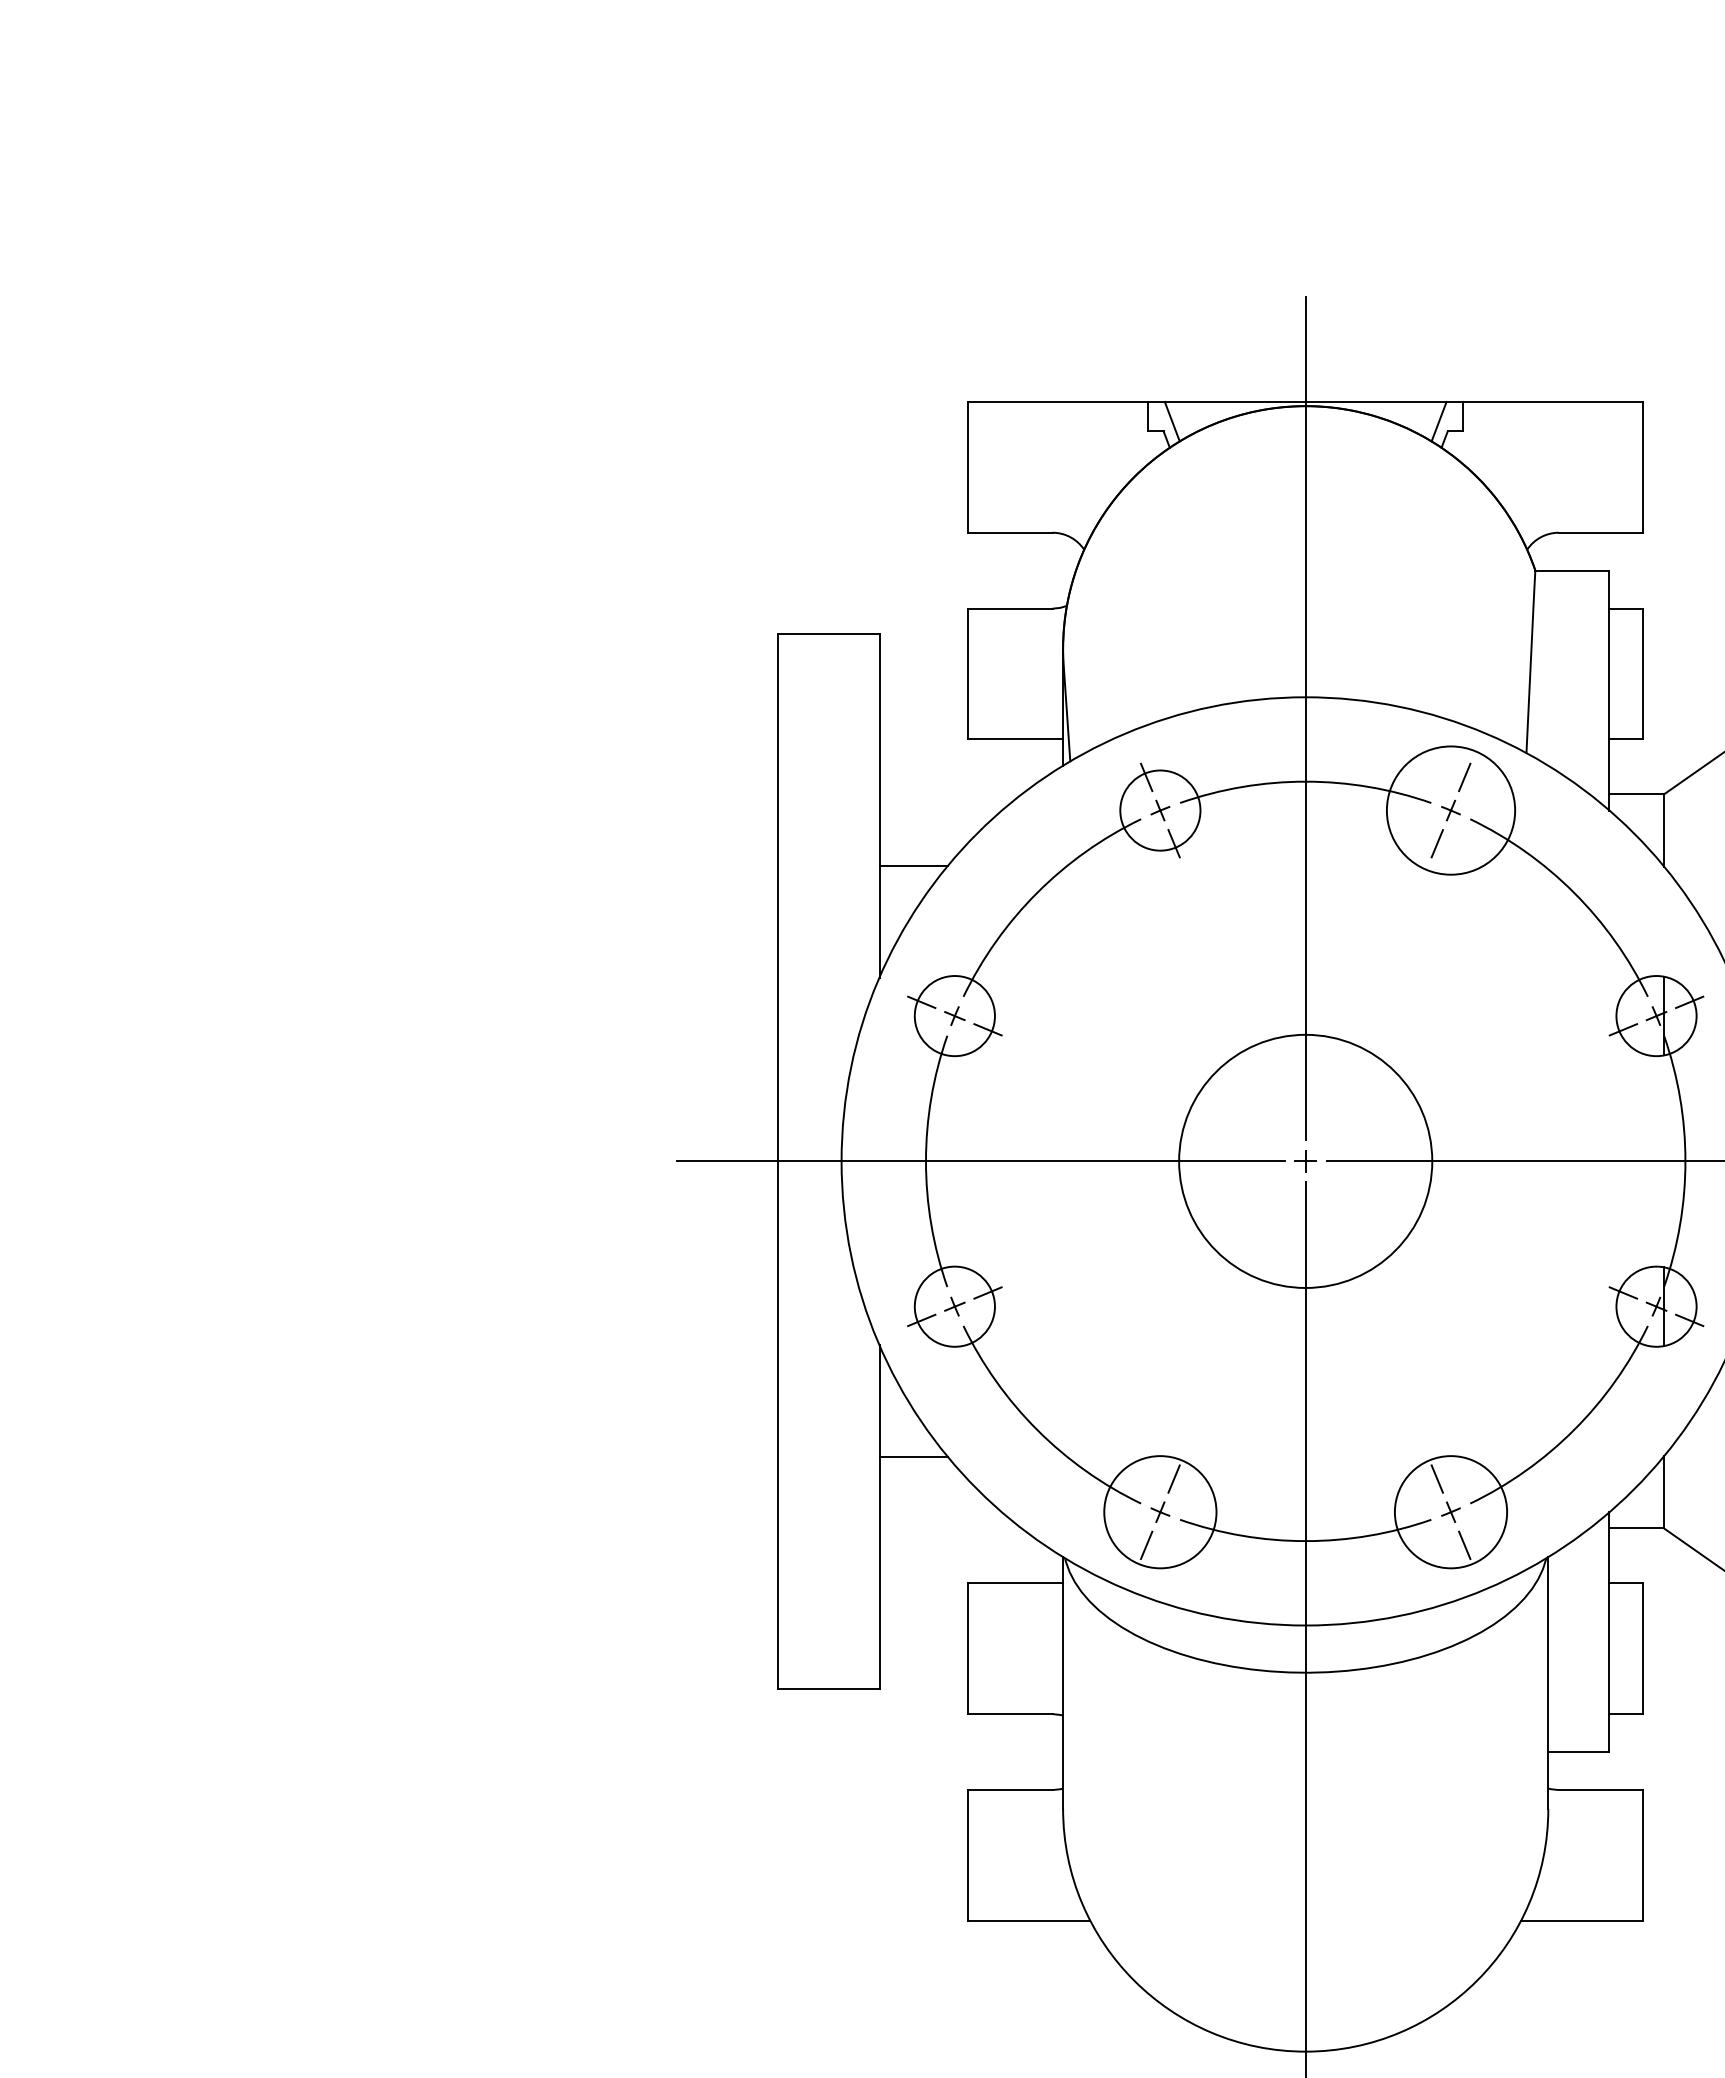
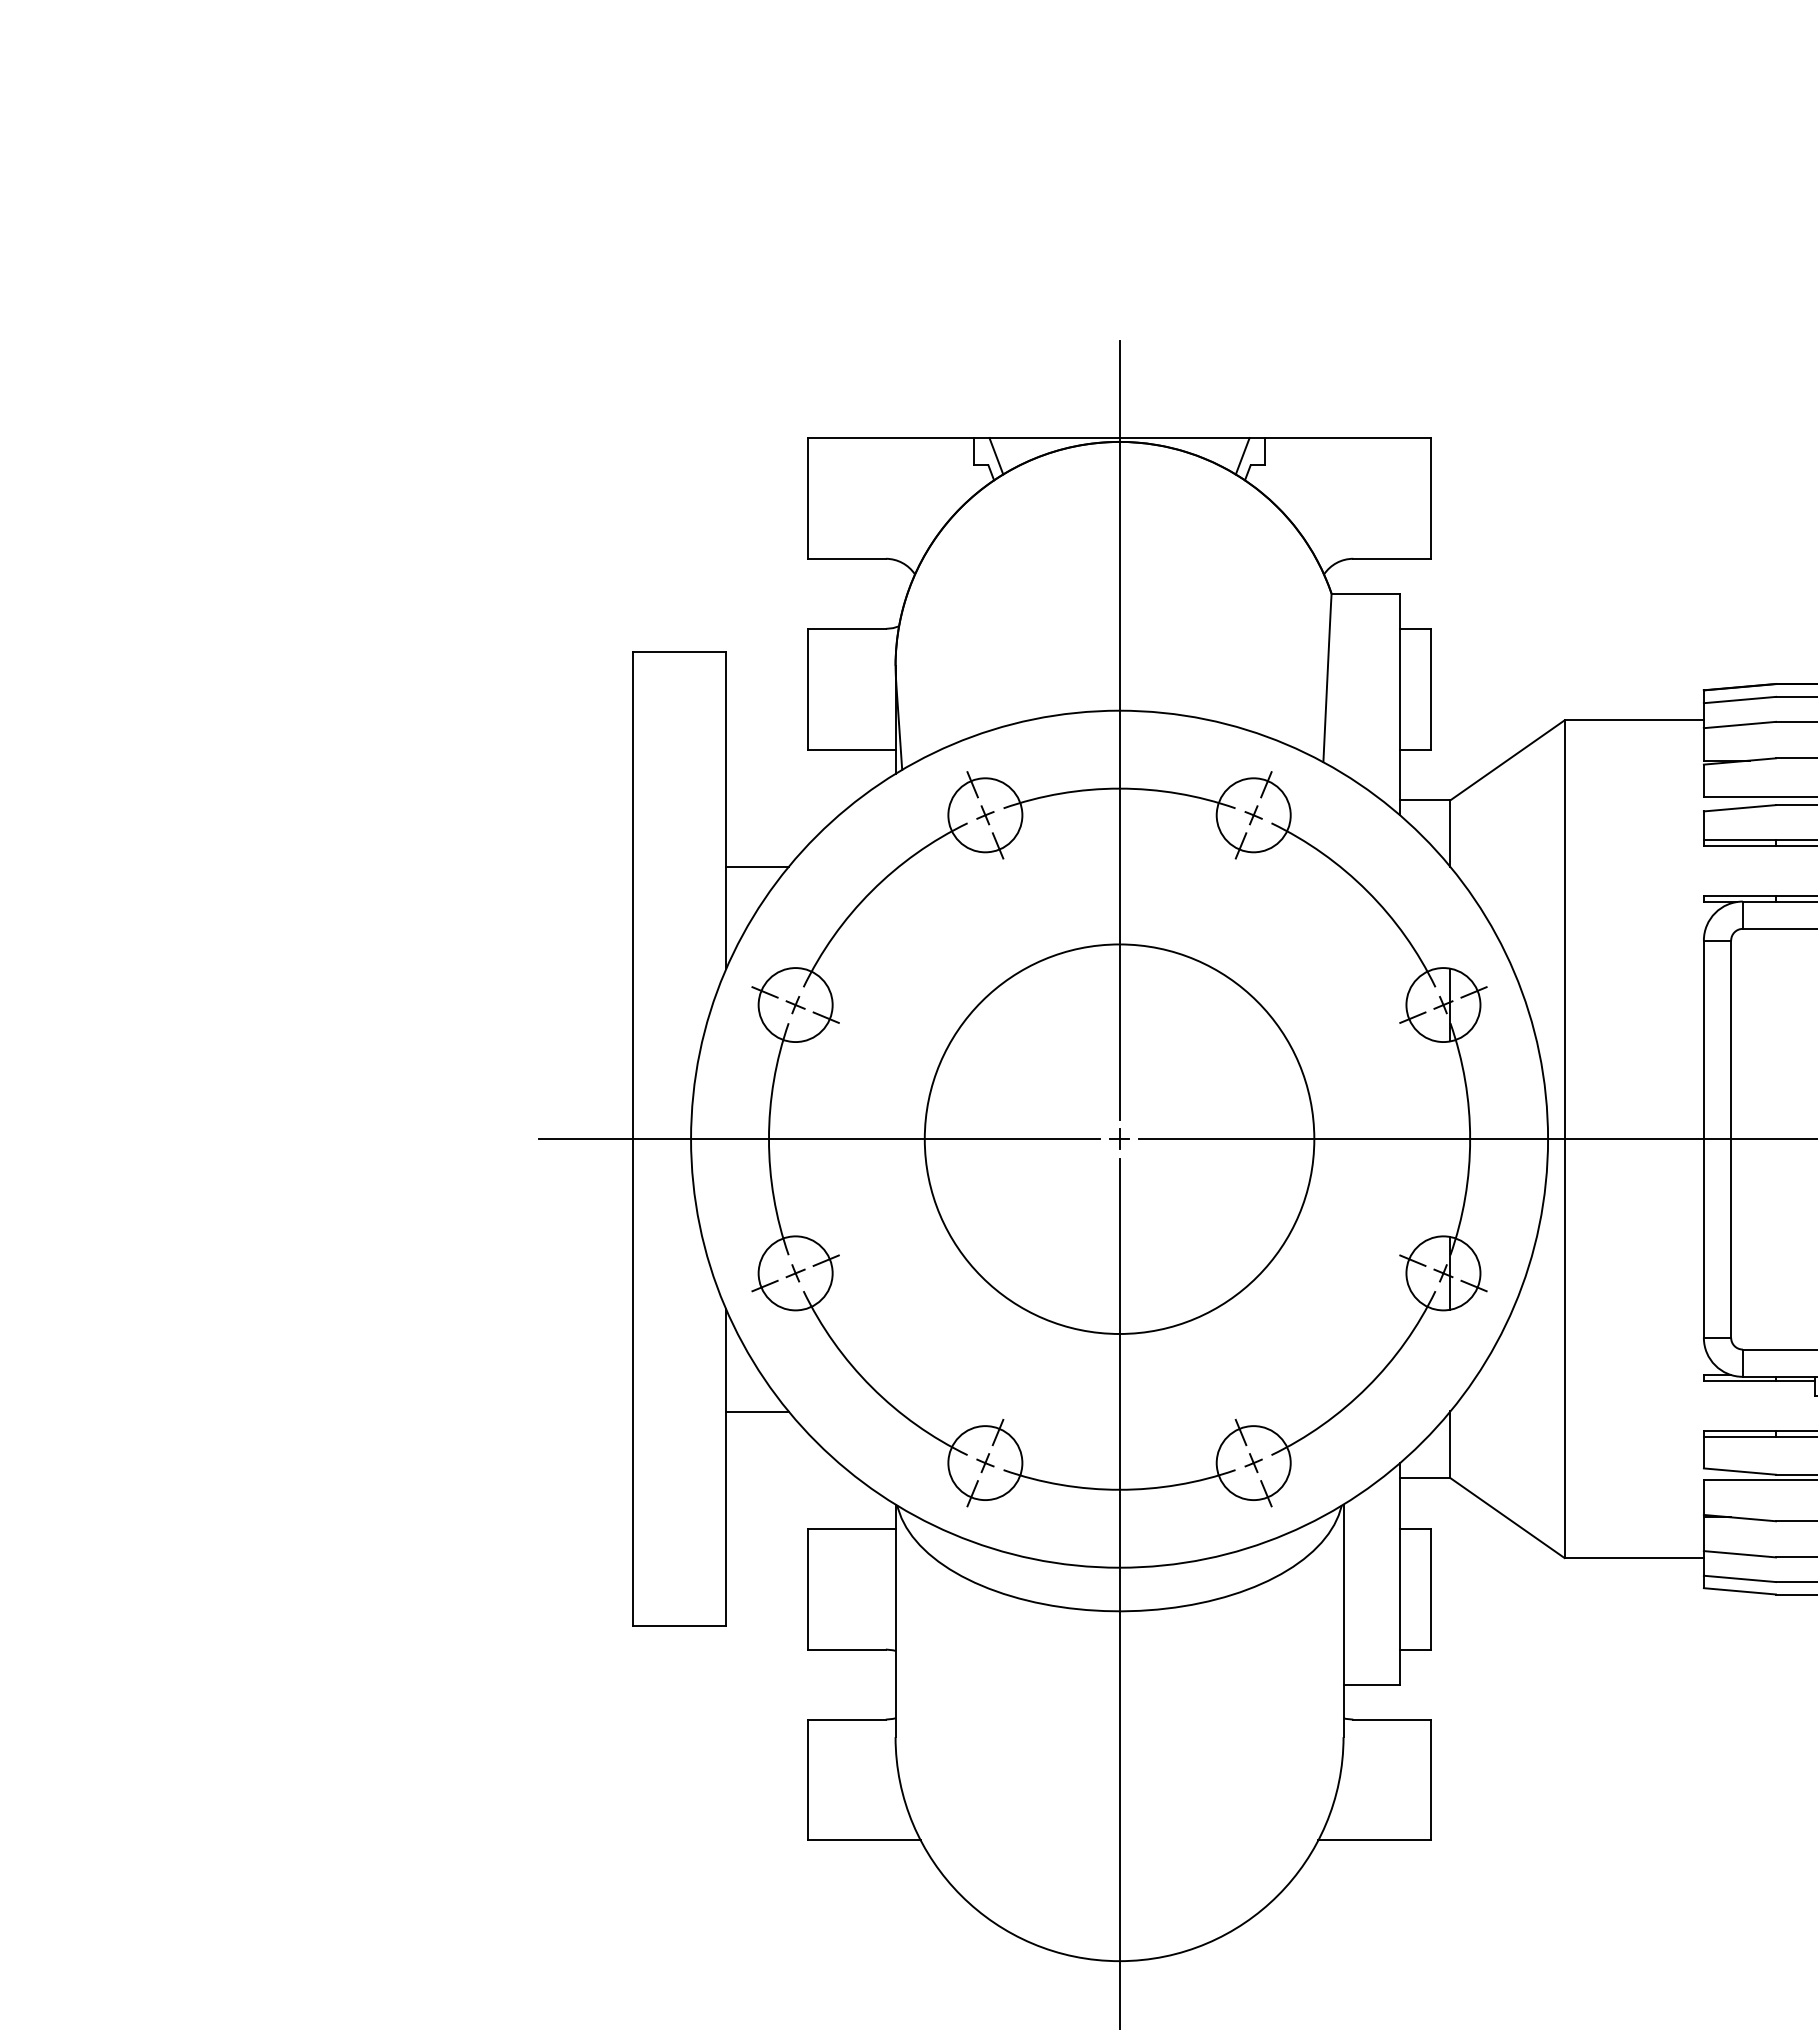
circle: (1450, 810) -> (1253, 815), size x0.62
circle: (1305, 1160) -> (1119, 1138), size x1.67
circle: (1160, 1512) -> (985, 1463), size x0.71
circle: (1450, 1512) -> (1253, 1463), size x0.71

